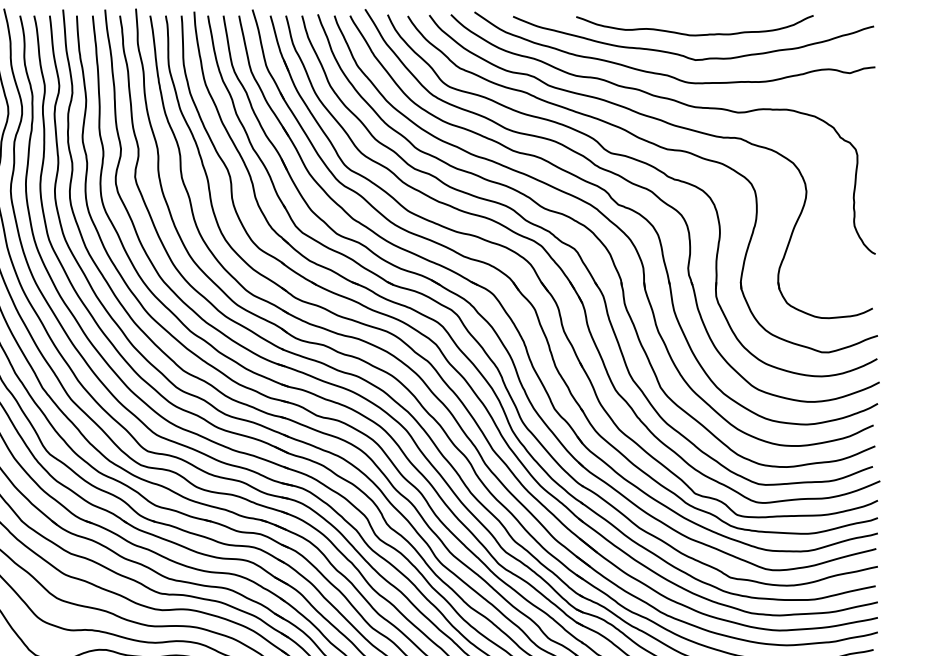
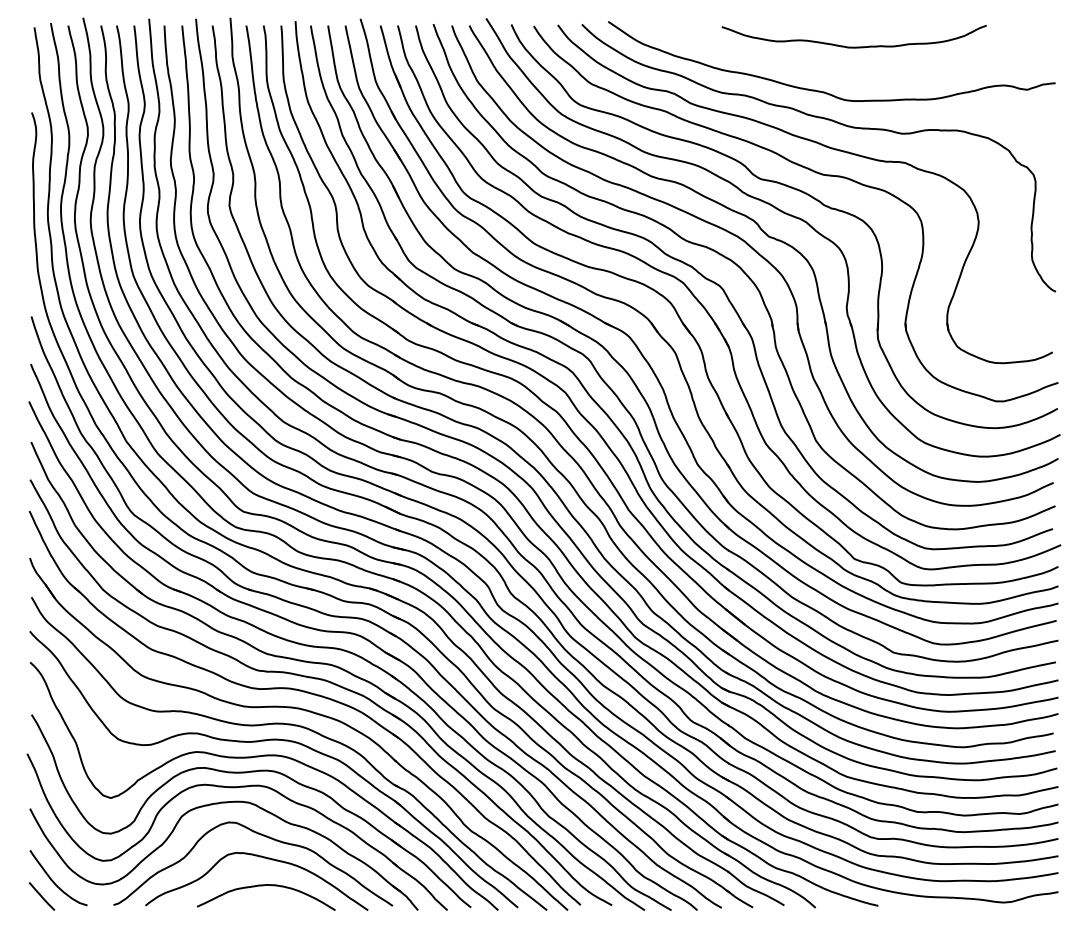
curve: (686, 55) -> (844, 70), removed

